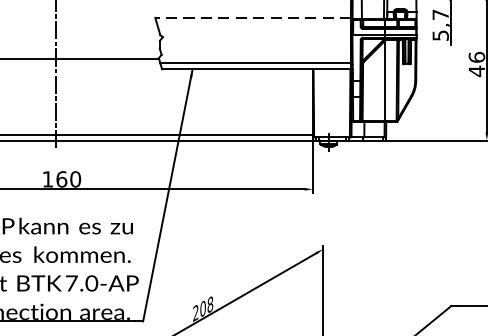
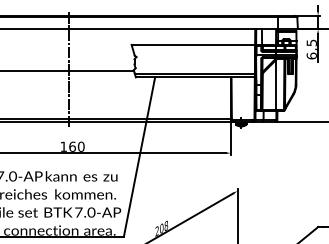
line: (253, 17) -> (193, 44), dashed -> solid
text: (440, 25) -> (311, 49), 5,7 -> 6,5

